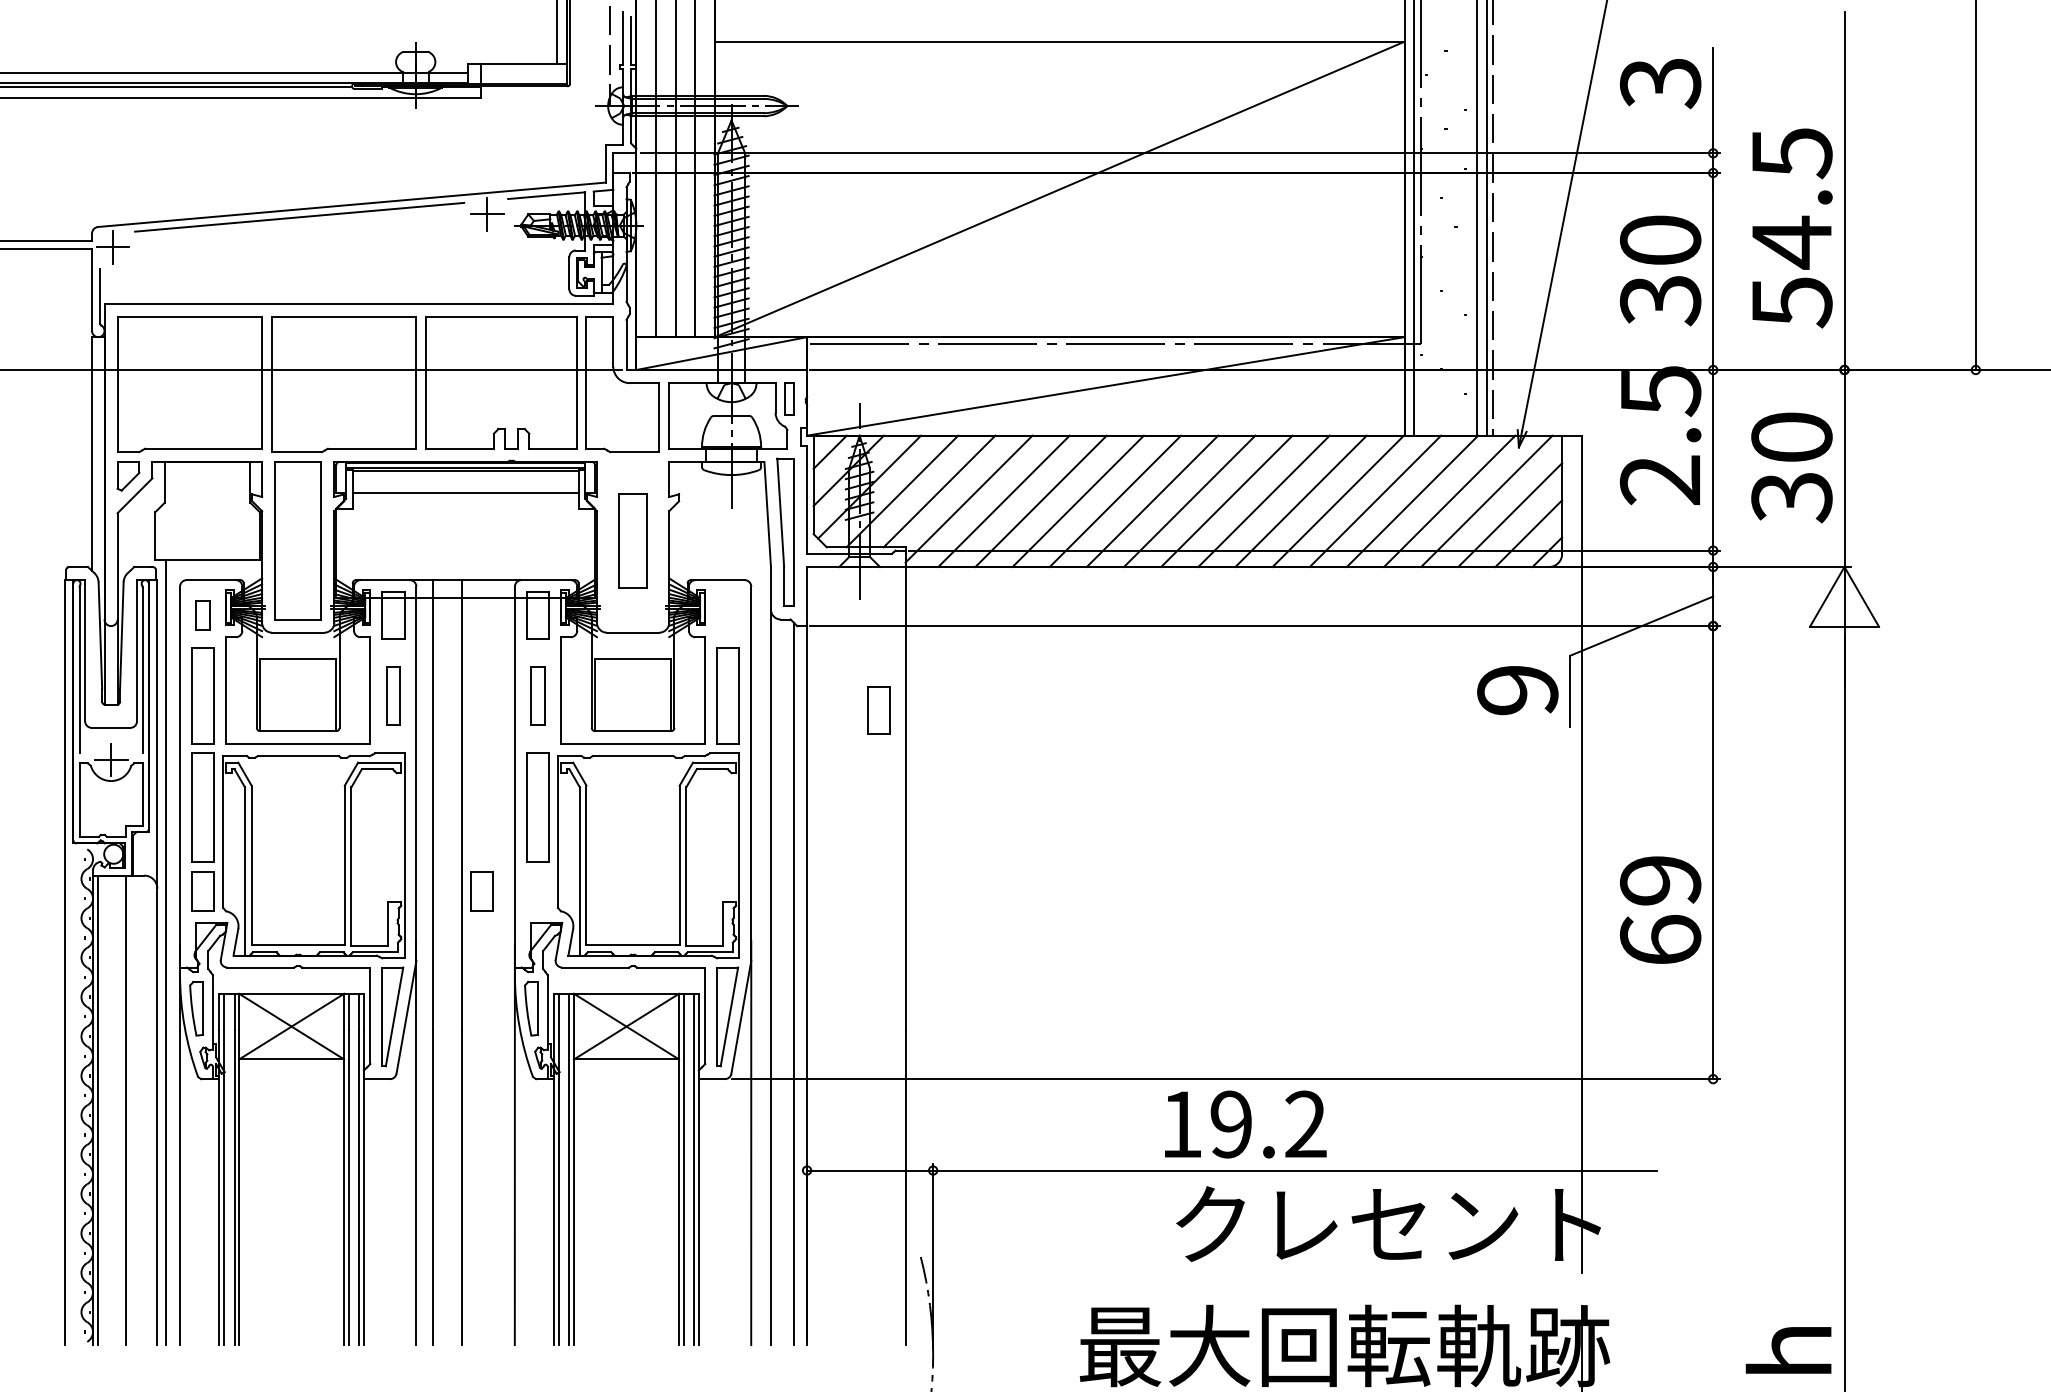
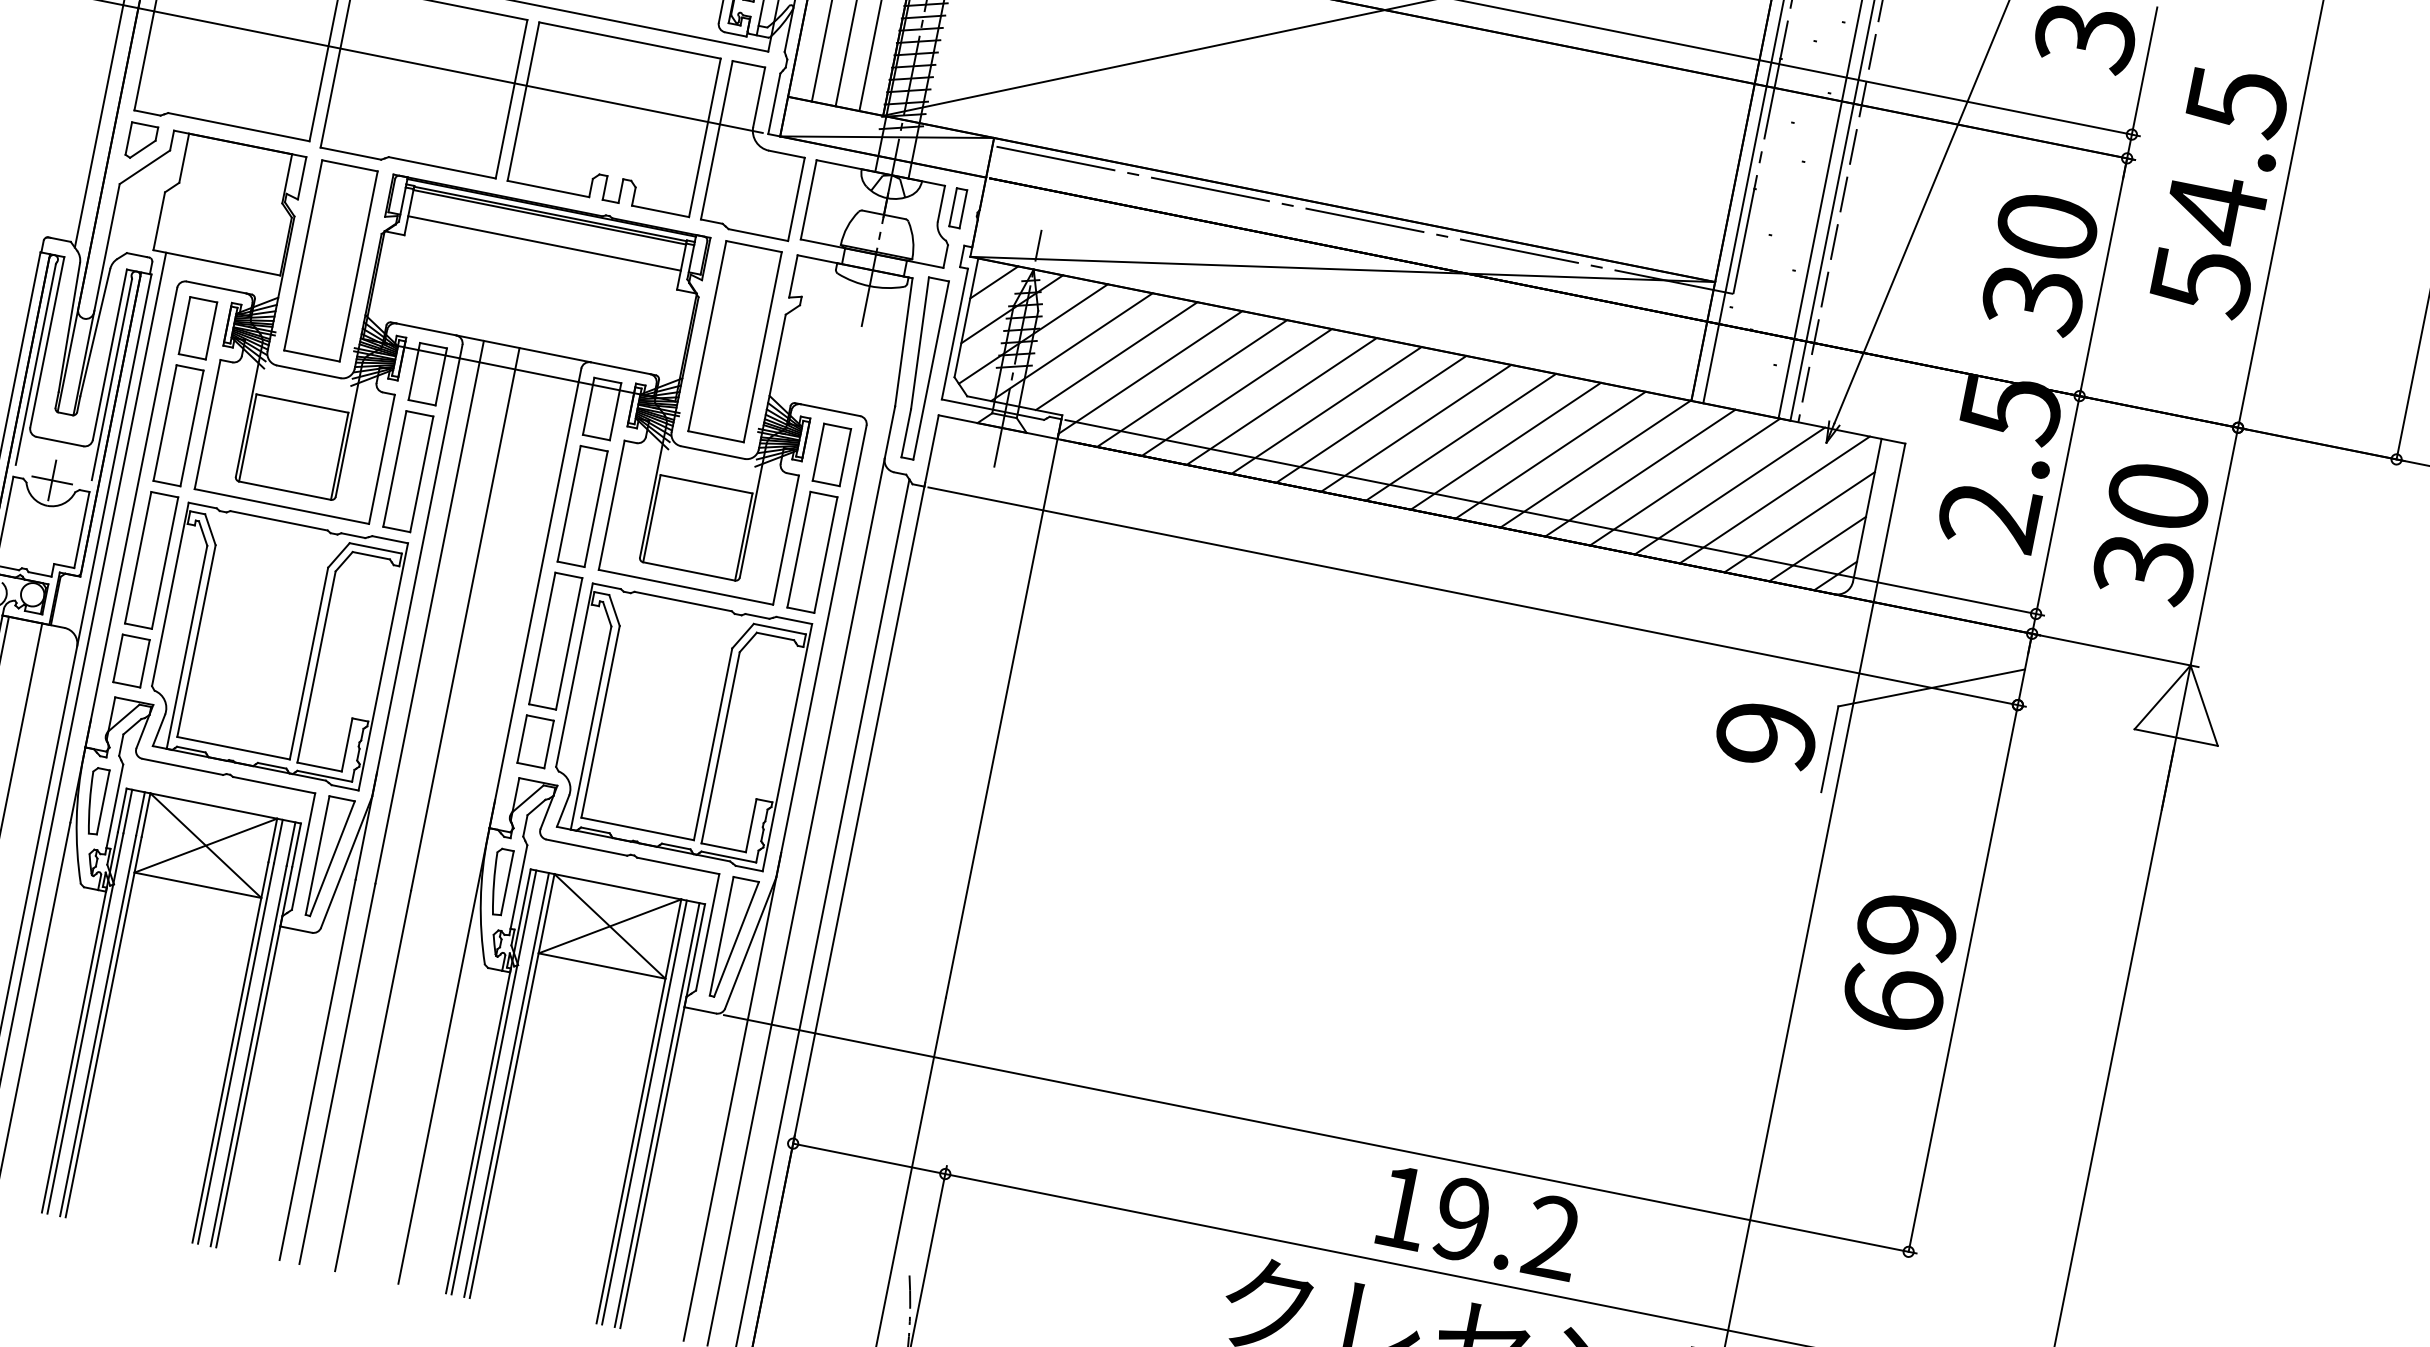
text: (1792, 228) -> (2219, 192), moved
part: (632, 540) -> (734, 341), size x1.67
part: (202, 615) -> (197, 328), size x1.67
part: (393, 695) -> (408, 470), size x1.67
part: (537, 695) -> (582, 505), size x1.67
part: (878, 710) -> (830, 454), moved
part: (481, 891) -> (535, 741), moved
text: (1660, 909) -> (1900, 962), moved
text: (1245, 1124) -> (1479, 1222), moved

